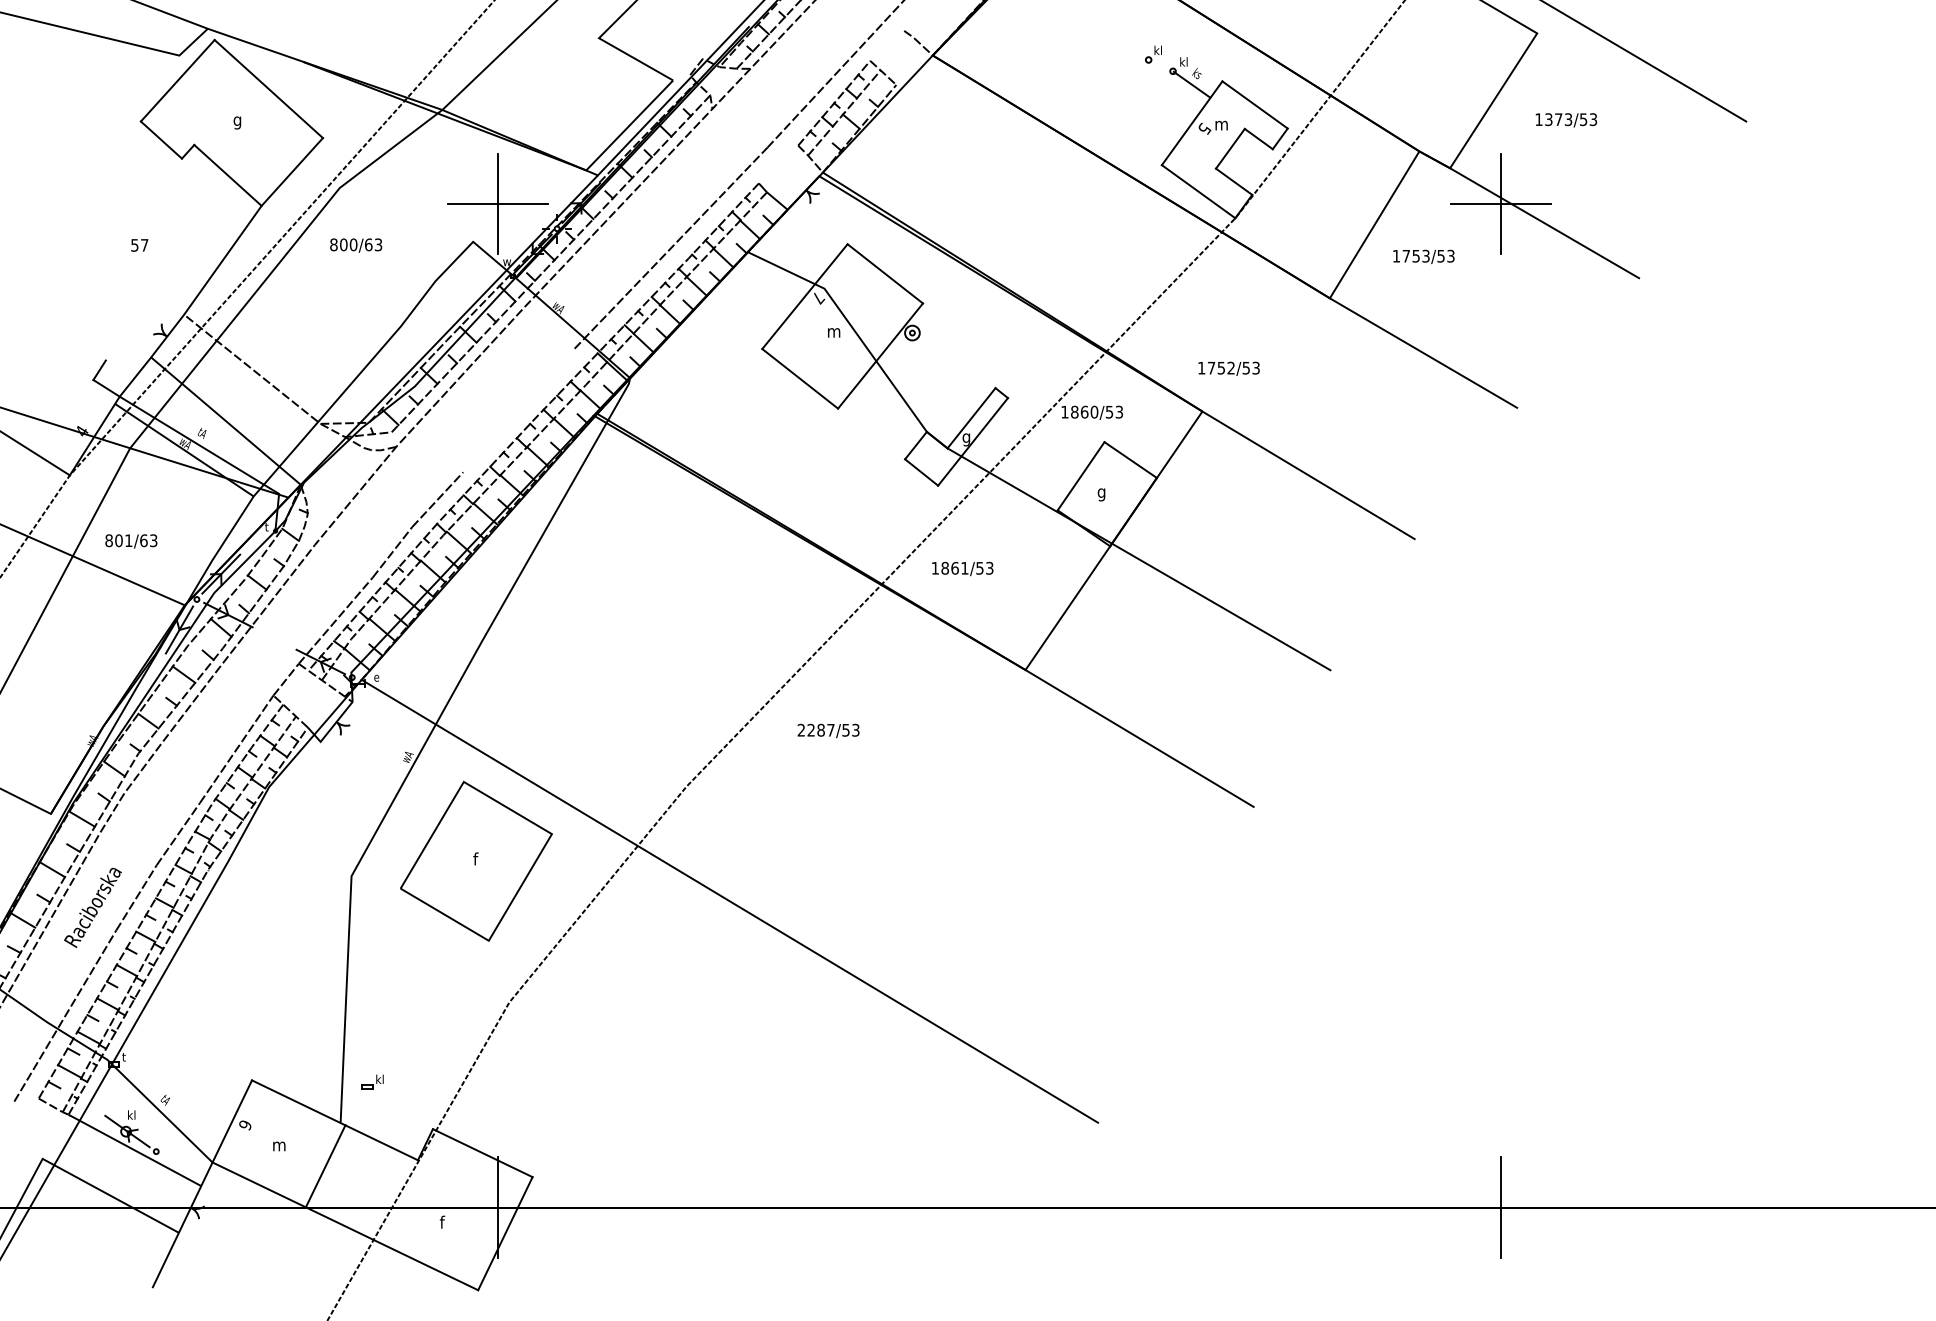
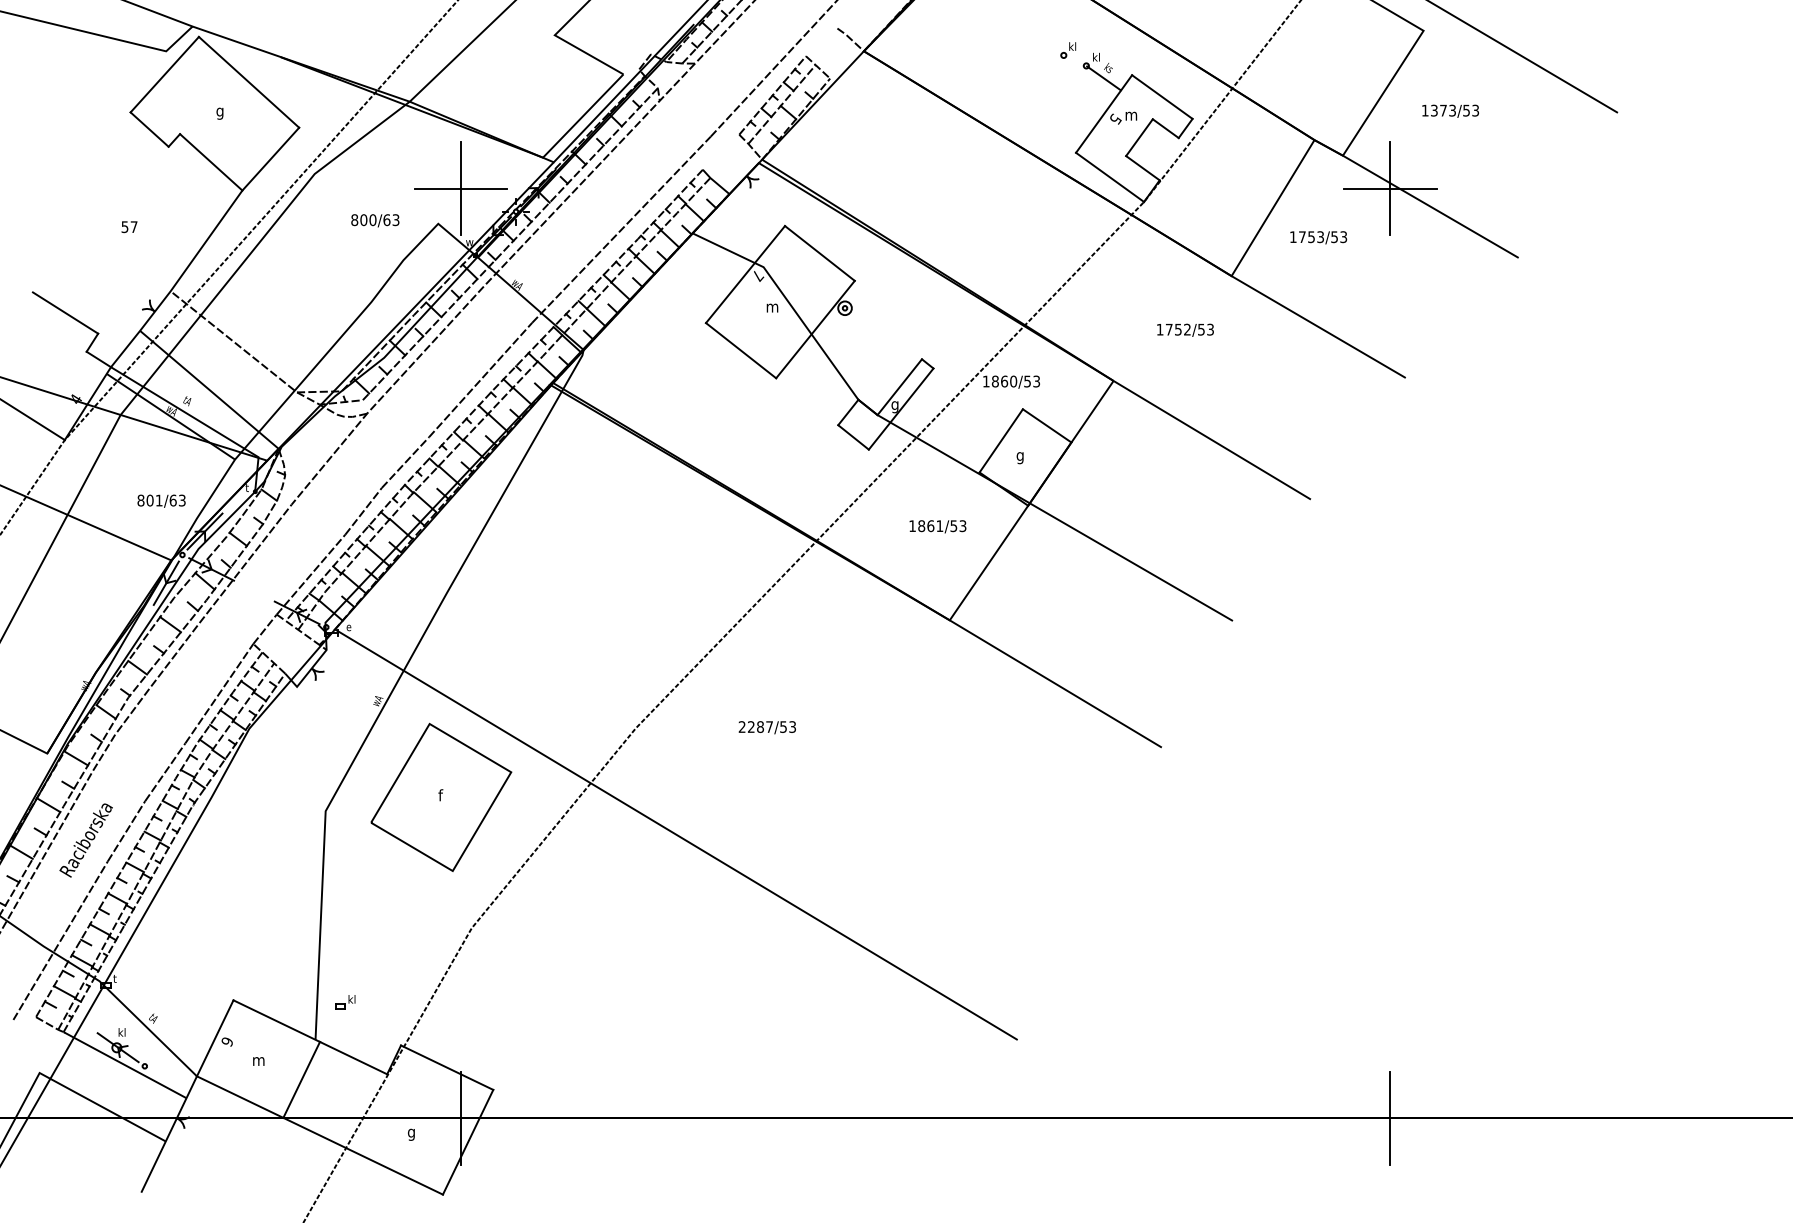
text: (356, 245) -> (375, 220), moved
line: (70, 337) -> (65, 312), added
text: (1228, 368) -> (1184, 329), moved
line: (518, 410) -> (480, 379), added
text: (131, 541) -> (161, 501), moved
text: (962, 568) -> (937, 526), moved
text: (828, 730) -> (767, 727), moved
text: (443, 1223) -> (410, 1132), f -> g

